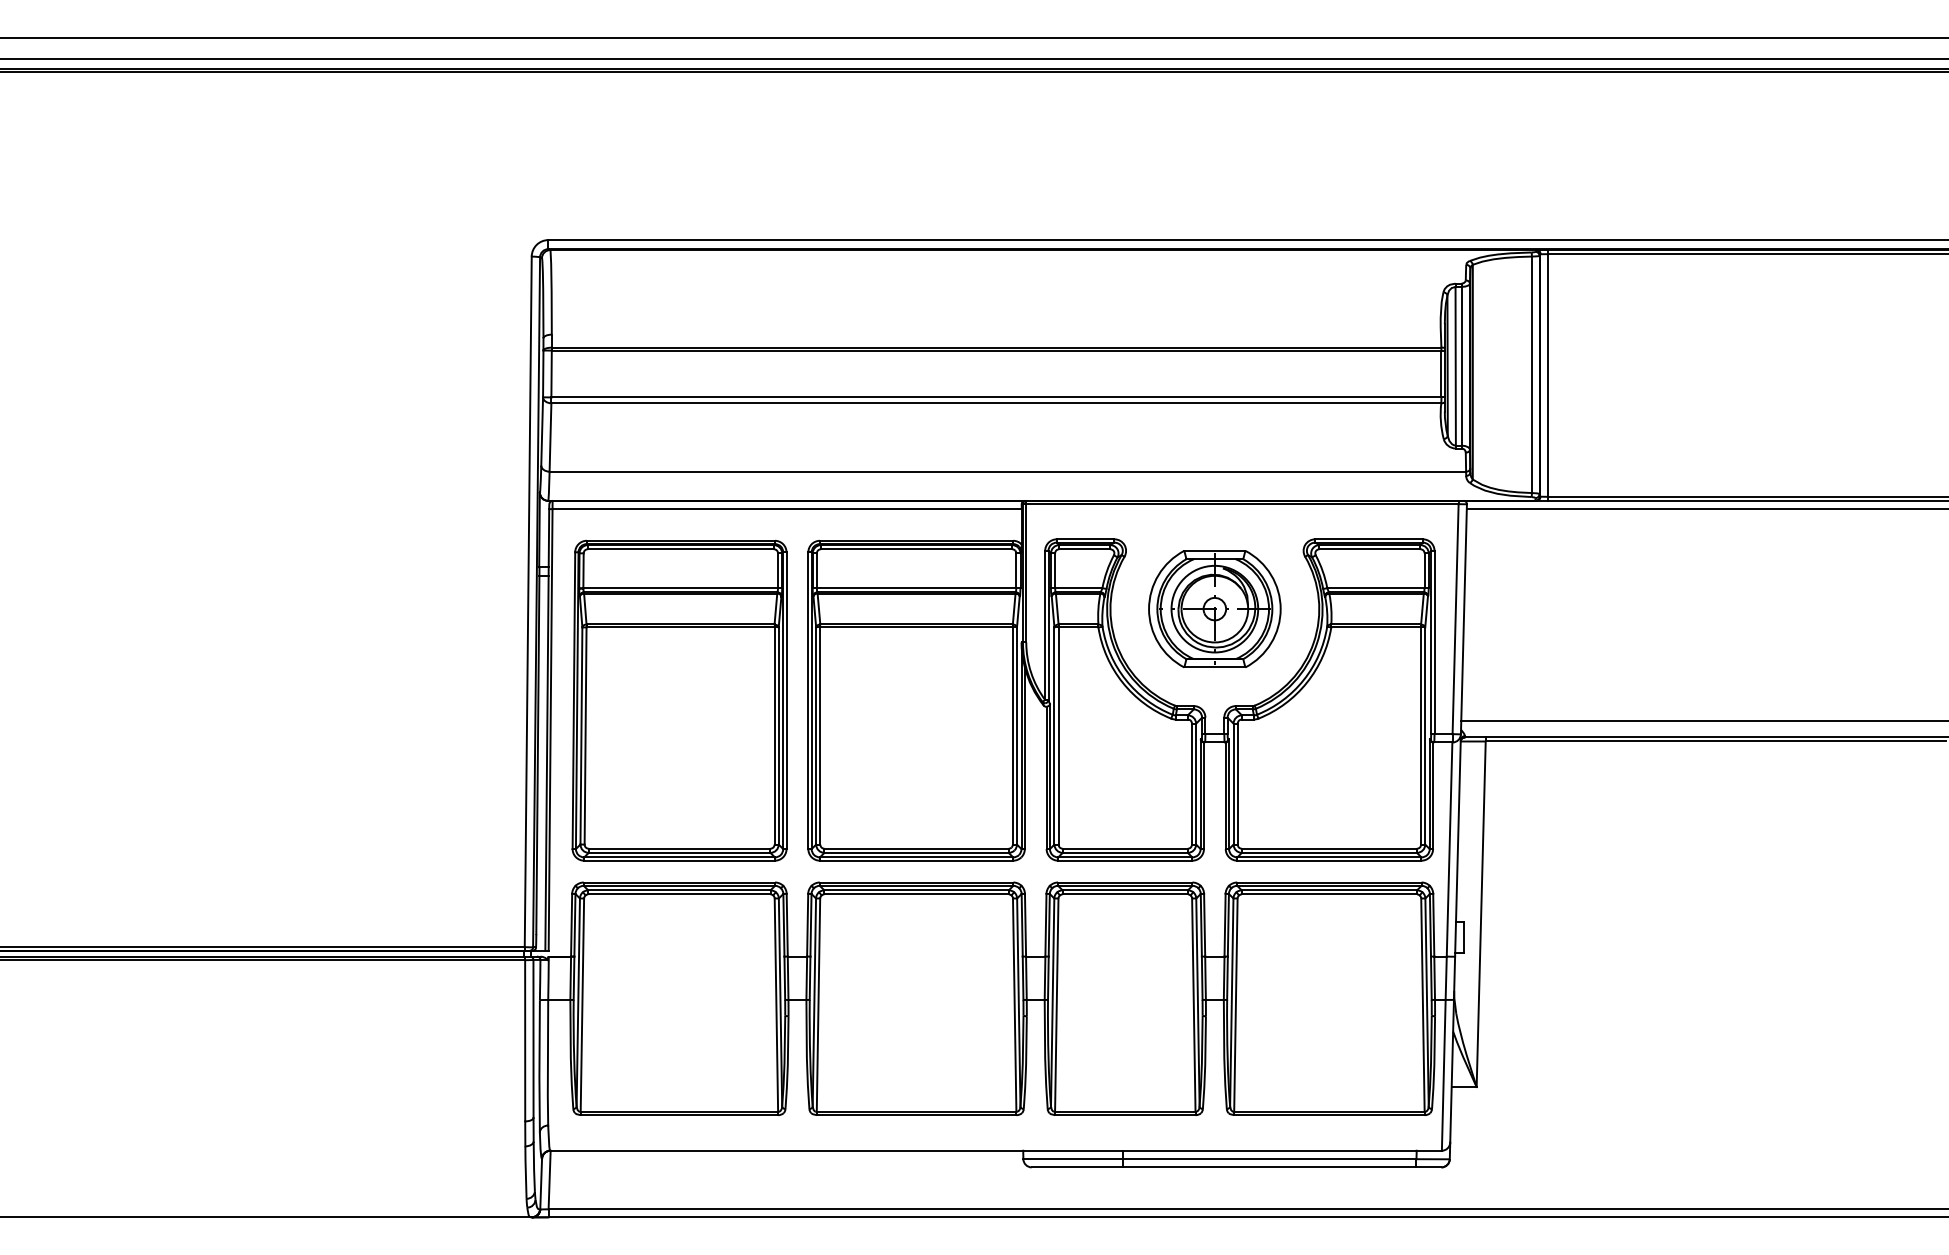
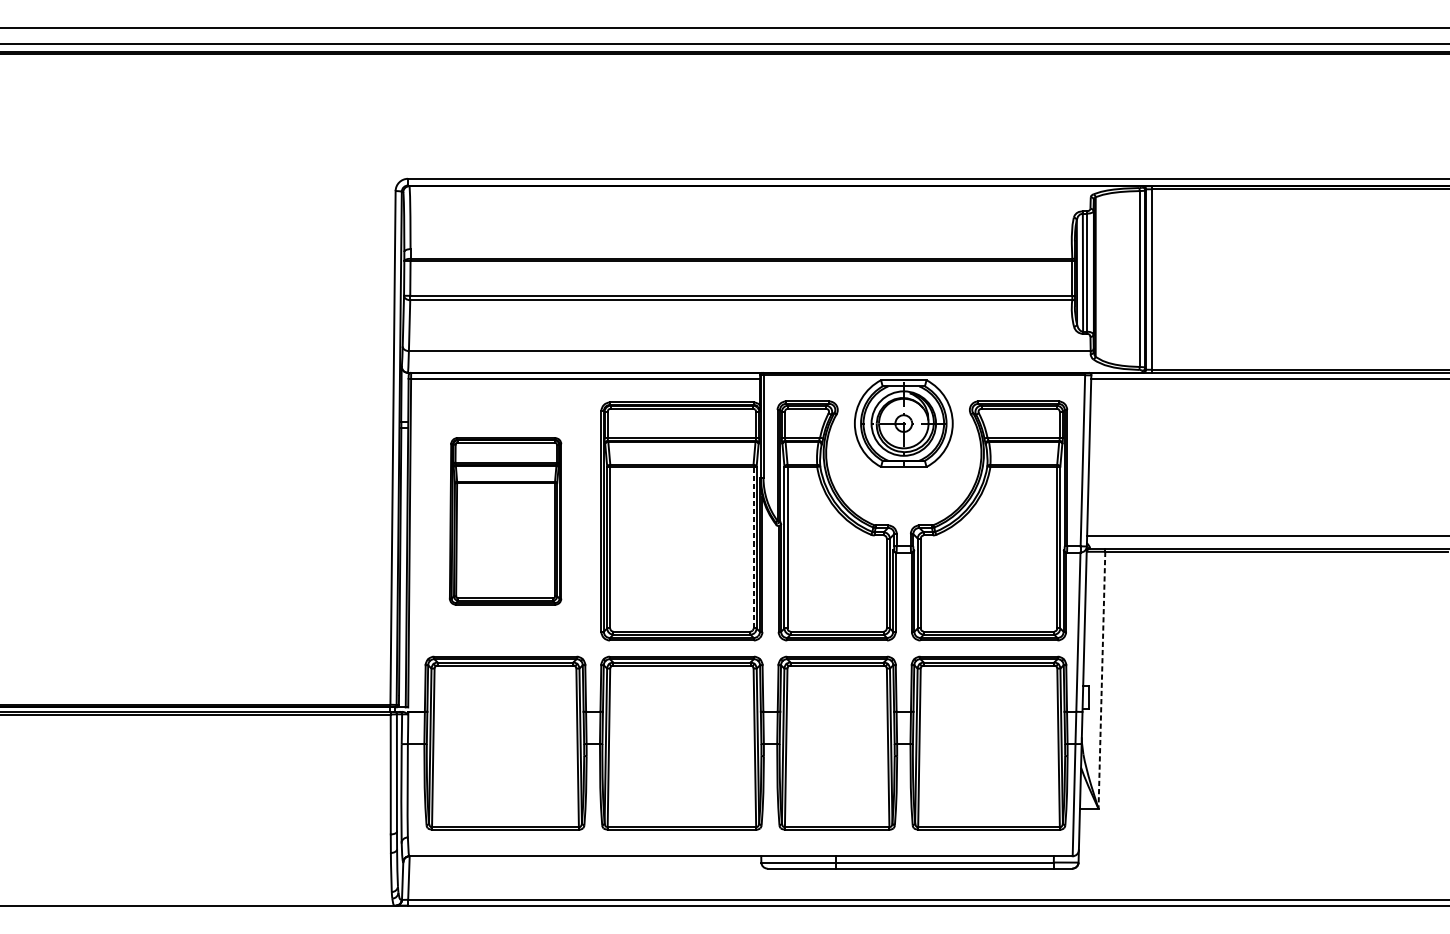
part: (1214, 609) -> (903, 423), moved
part: (679, 700) -> (505, 521), size x0.7
line: (1012, 736) -> (753, 548), solid -> dashed
line: (1481, 914) -> (1102, 680), solid -> dashed

